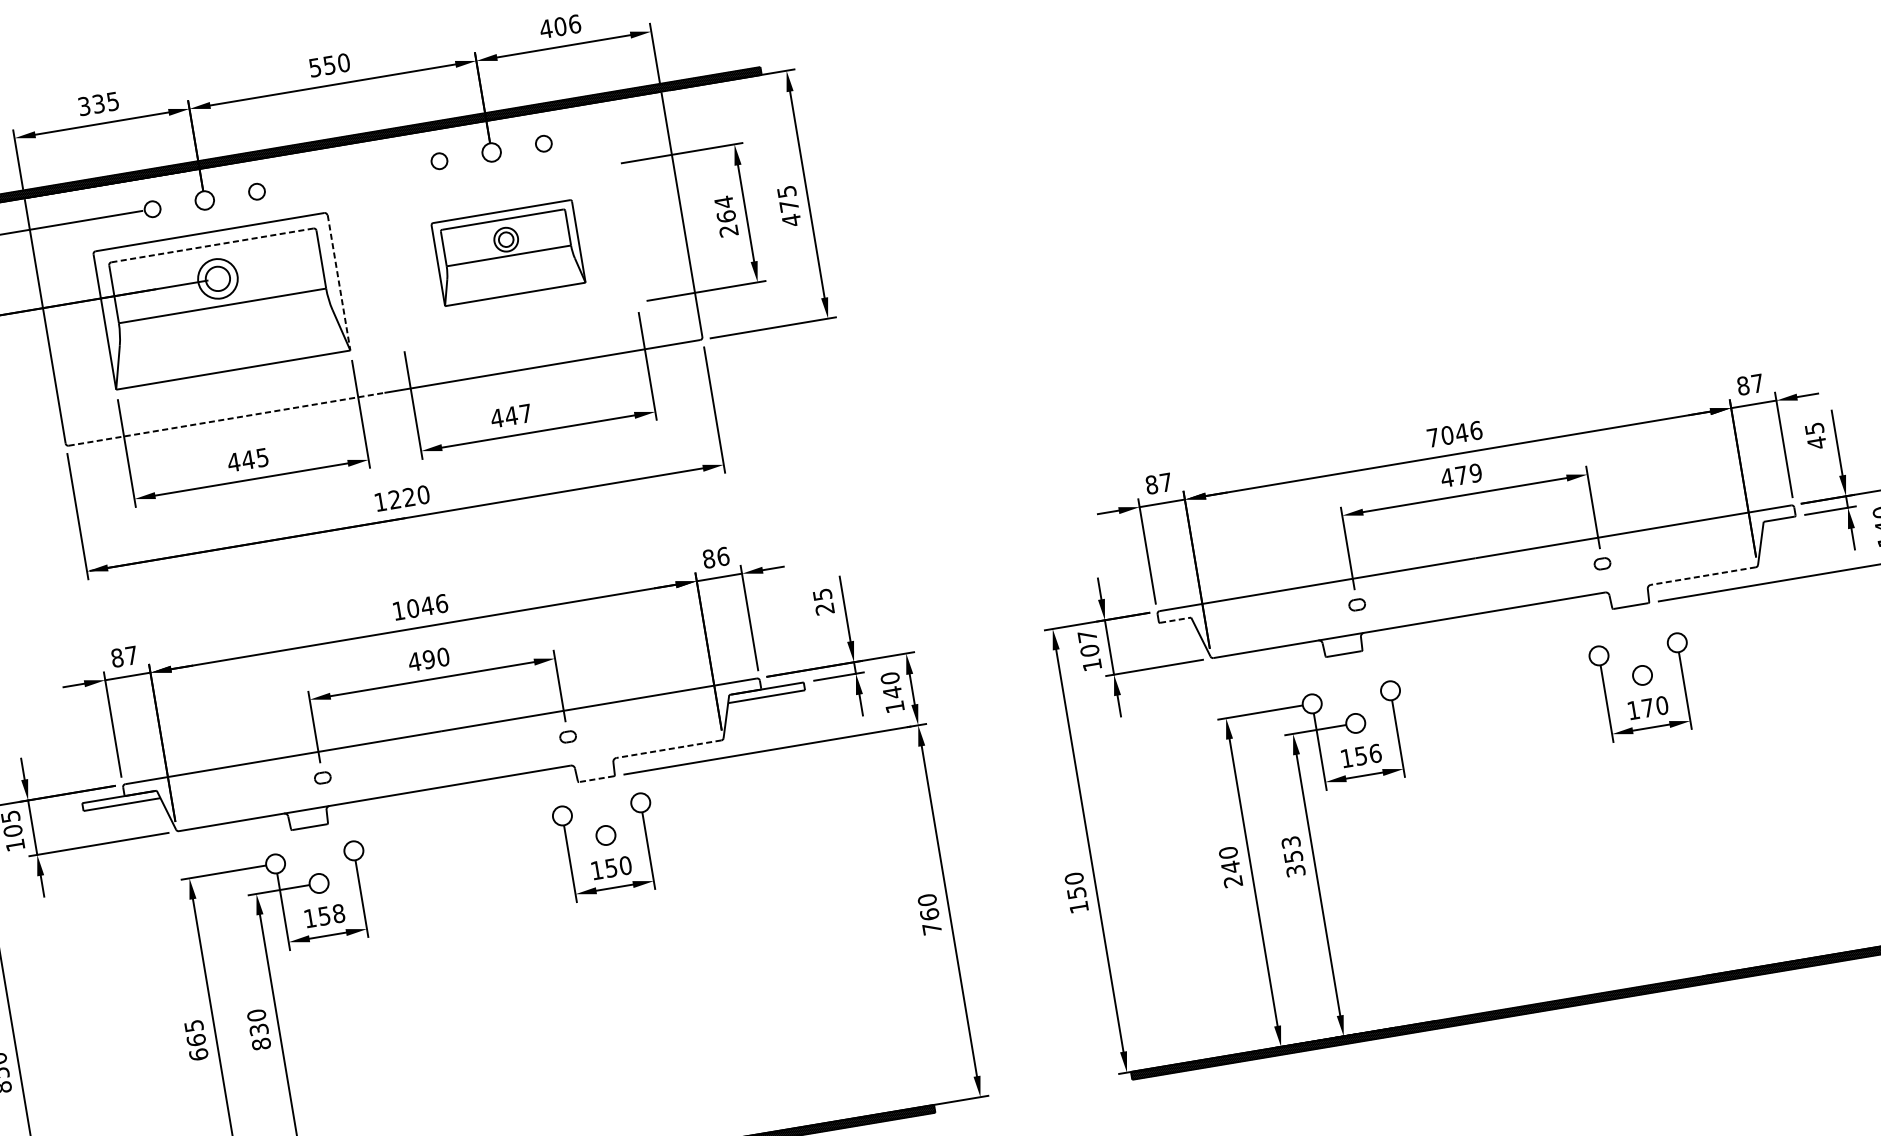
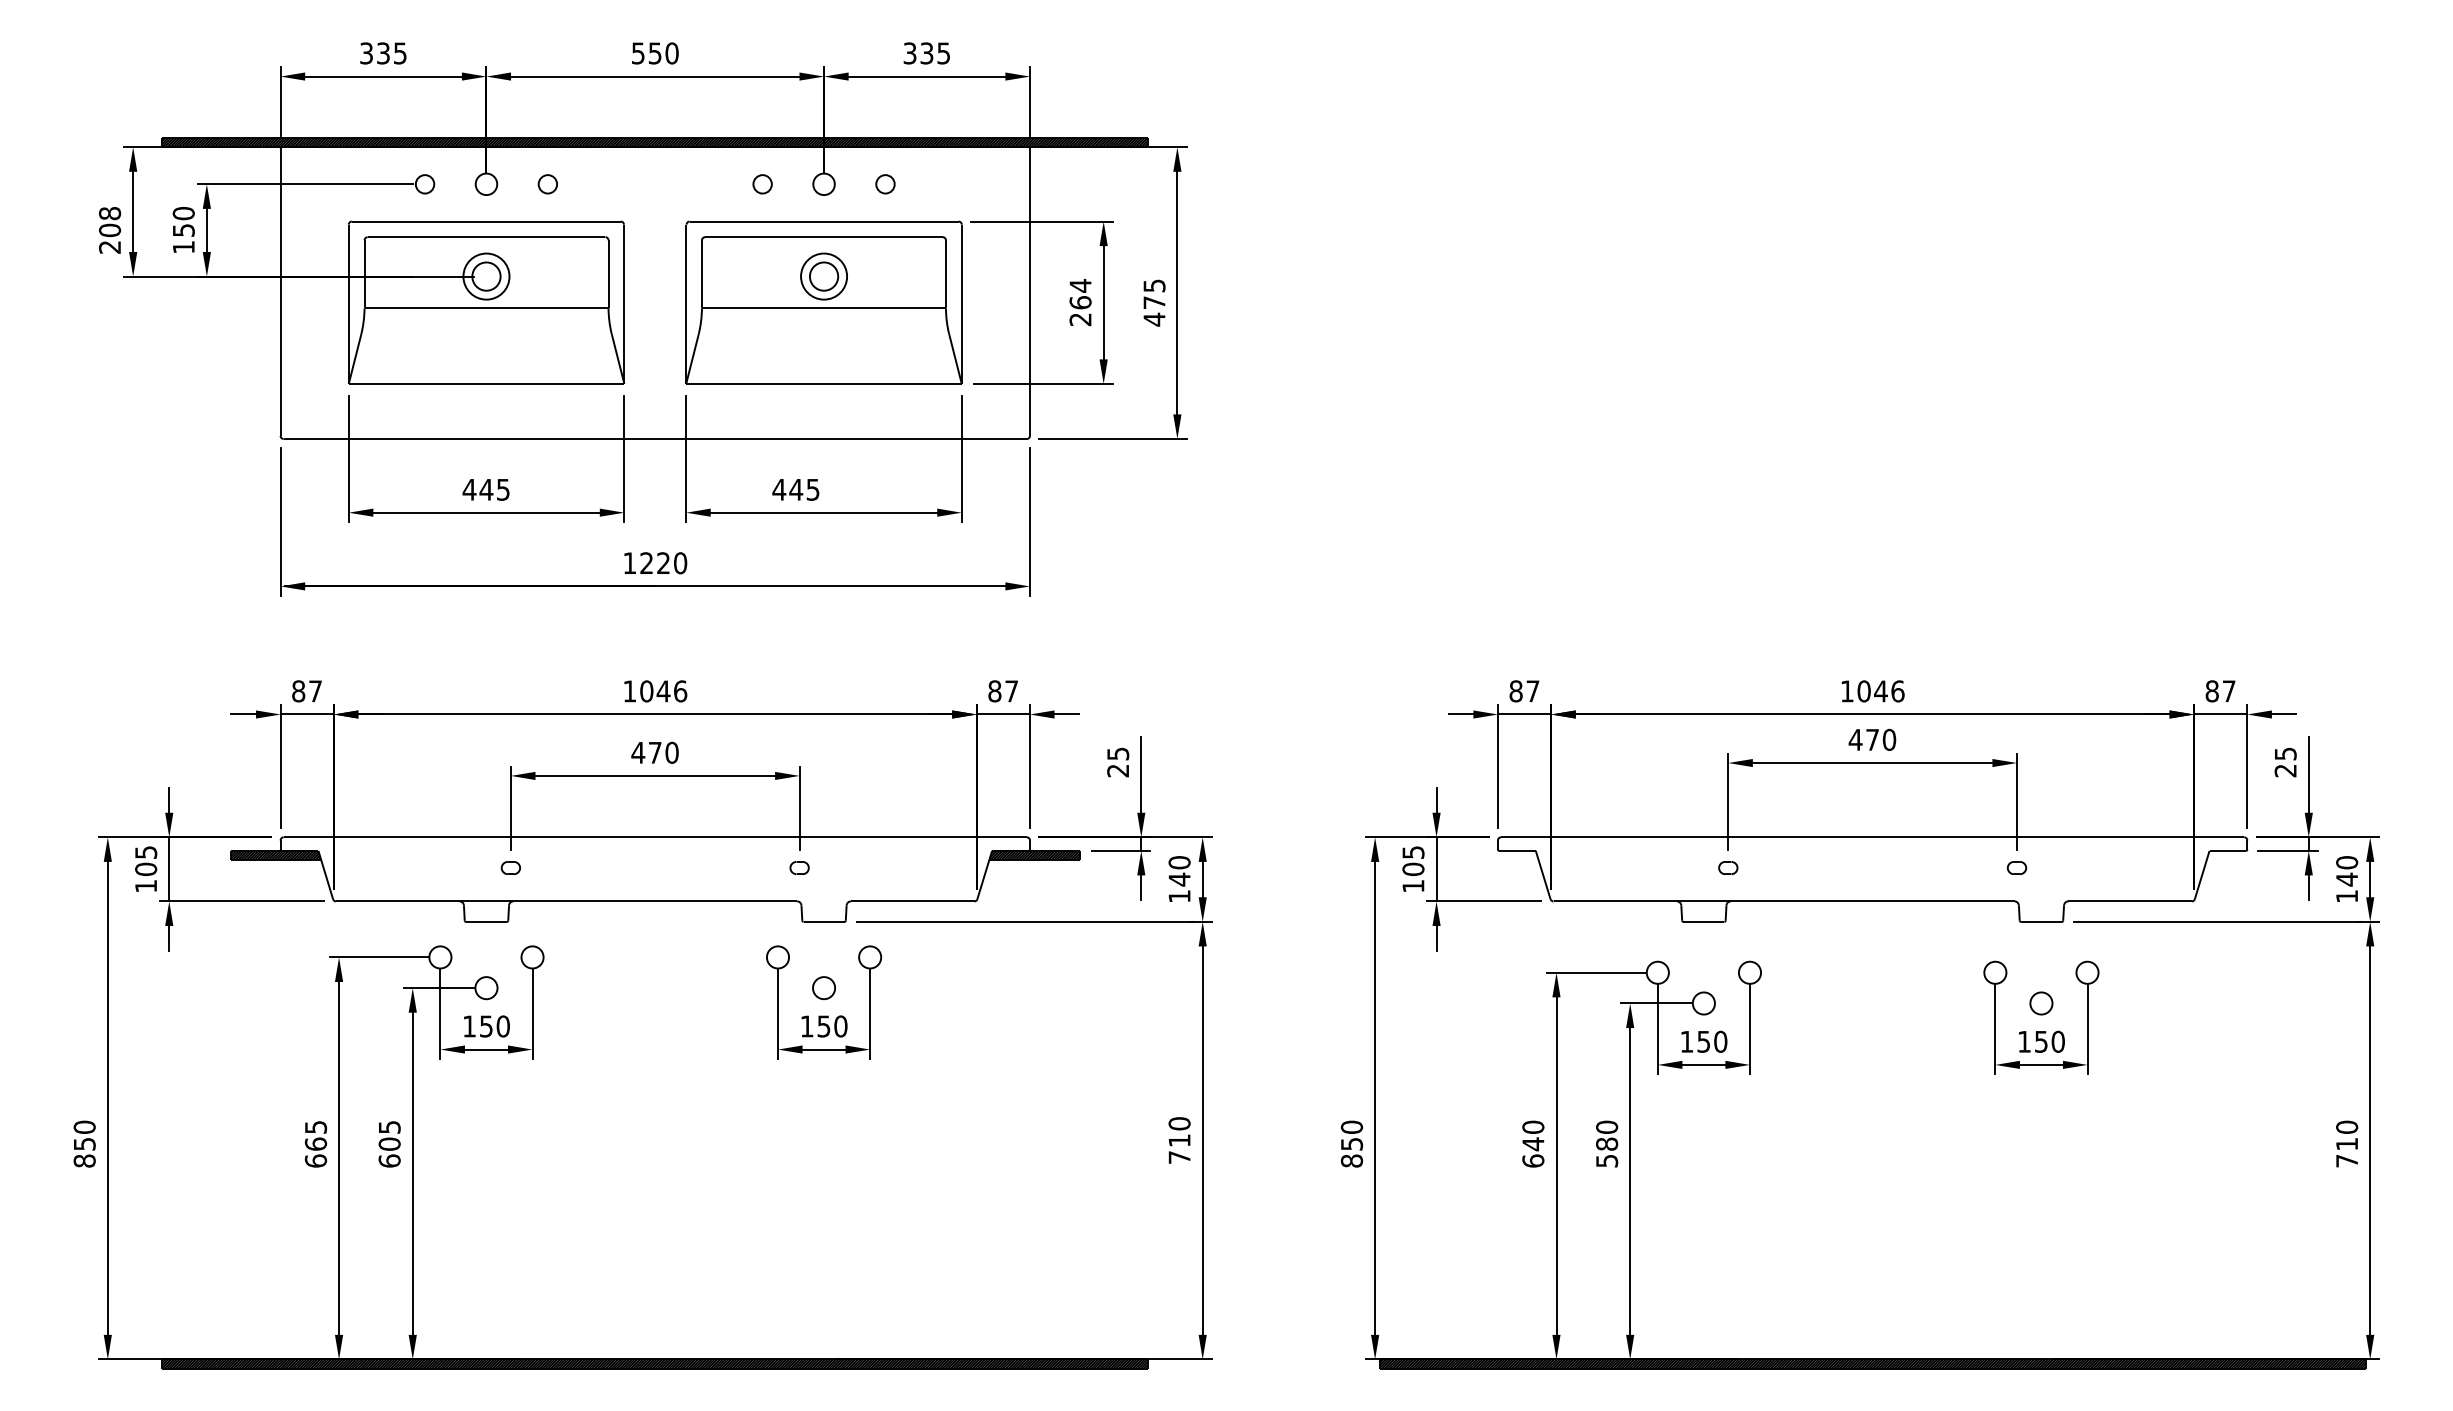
text: (560, 26) -> (926, 53), 406 -> 335
line: (212, 245) -> (486, 237), dashed -> solid
part: (507, 252) -> (823, 302), size x1.67
line: (339, 282) -> (624, 304), dashed -> solid
text: (525, 413) -> (812, 489), 447 -> 445
line: (226, 419) -> (469, 439), dashed -> solid
text: (1433, 437) -> (1847, 691), 7046 -> 1046
text: (1816, 442) -> (2285, 770), 45 -> 25
text: (1475, 472) -> (1889, 739), 479 -> 470
text: (723, 556) -> (1011, 691), 86 -> 87
line: (1703, 576) -> (2130, 901), dashed -> solid
line: (1175, 619) -> (1517, 850), dashed -> solid
text: (1087, 636) -> (1413, 852), 107 -> 105
text: (428, 659) -> (654, 752), 490 -> 470
hatch: (765, 692) -> (1034, 855), added
text: (1647, 707) -> (2041, 1041), 170 -> 150
line: (668, 749) -> (912, 901), dashed -> solid
text: (1375, 753) -> (1720, 1041), 156 -> 150
line: (596, 778) -> (824, 921), dashed -> solid
hatch: (120, 800) -> (275, 855), added
text: (1293, 856) -> (1607, 1143), 353 -> 580
text: (1233, 881) -> (1533, 1160), 240 -> 640
text: (1078, 906) -> (1351, 1160), 150 -> 850
text: (338, 913) -> (502, 1026), 158 -> 150
text: (929, 914) -> (1179, 1140), 760 -> 710
text: (258, 1029) -> (389, 1143), 830 -> 605

